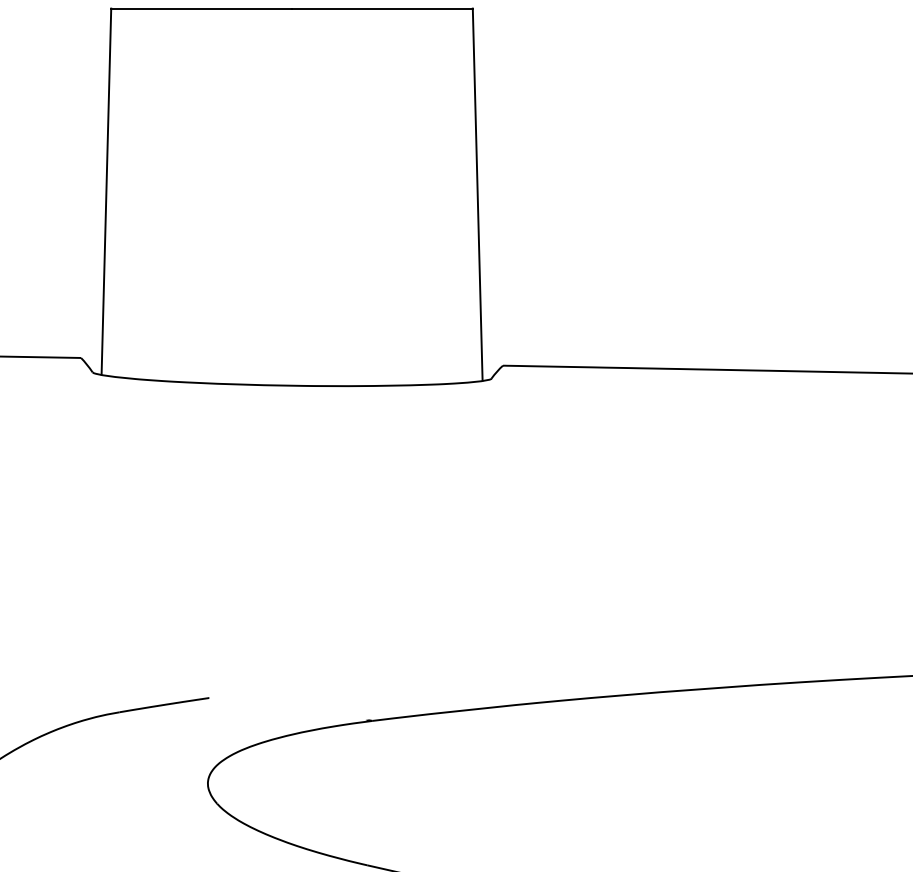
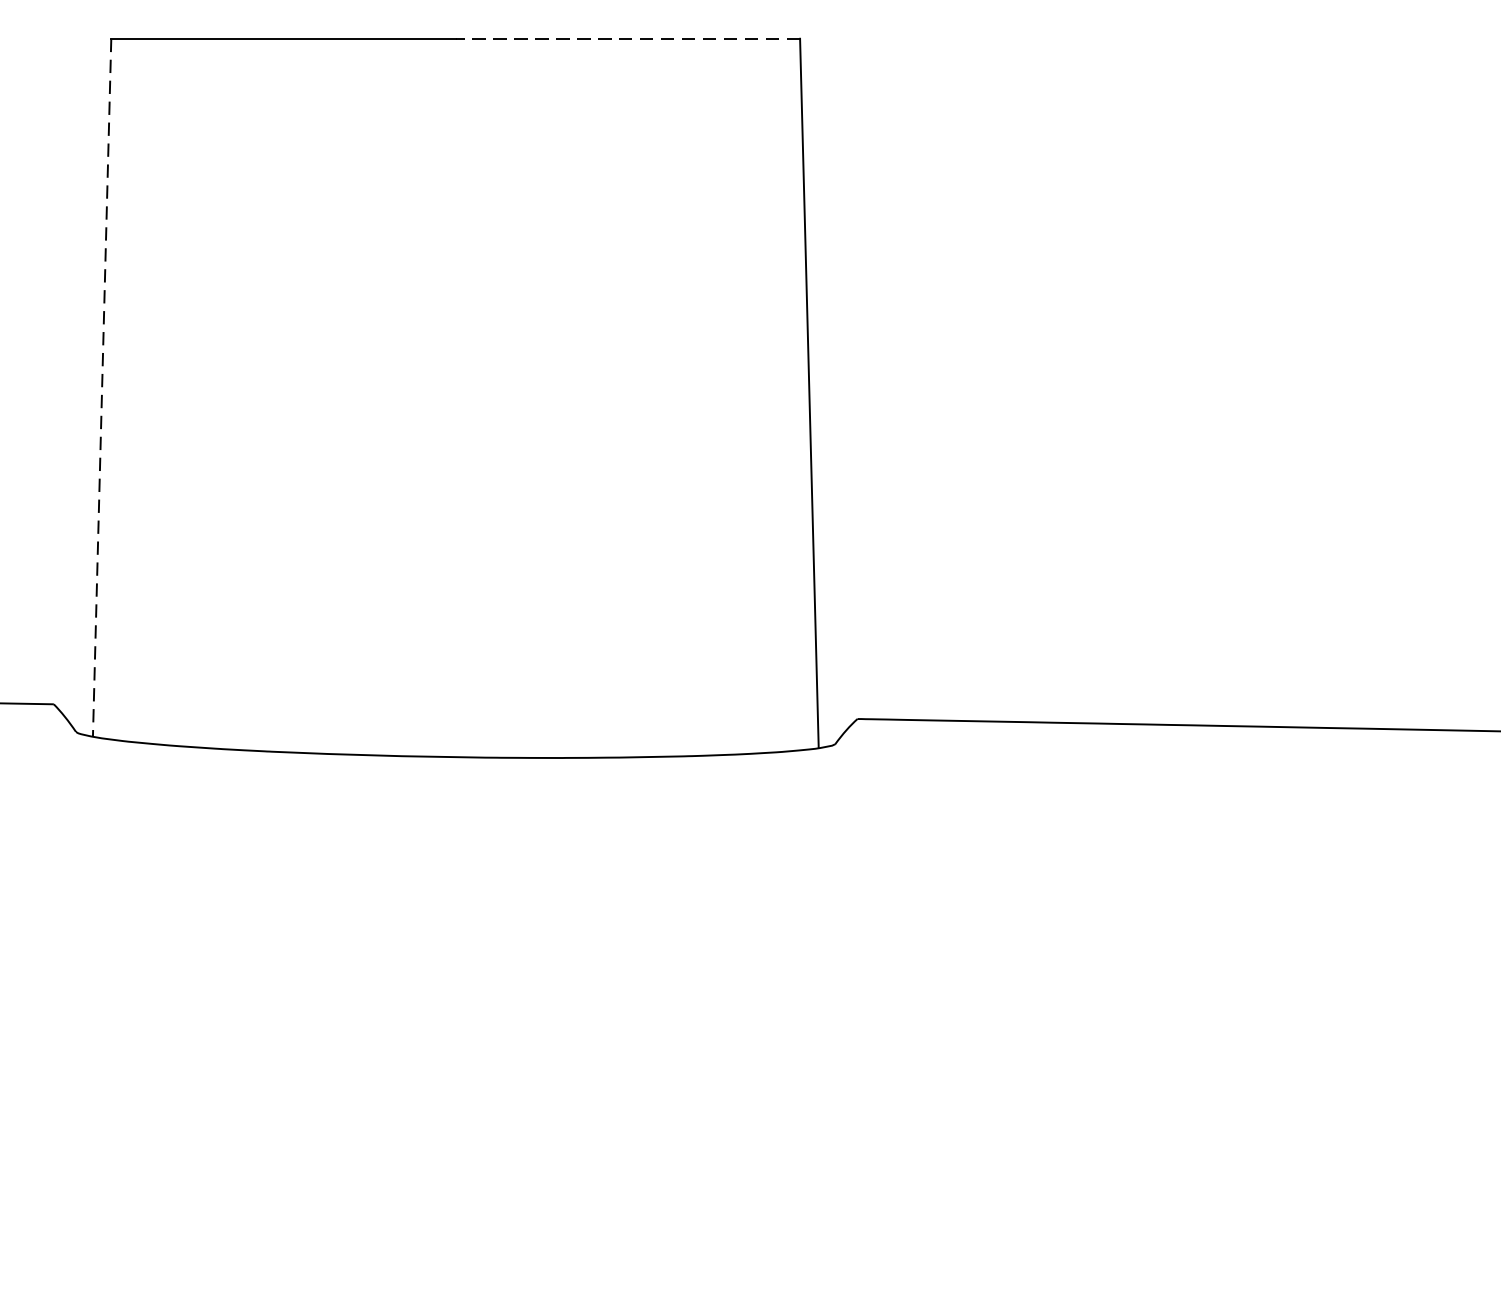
line: (381, 8) -> (626, 38), solid -> dashed
line: (106, 192) -> (102, 389), solid -> dashed

